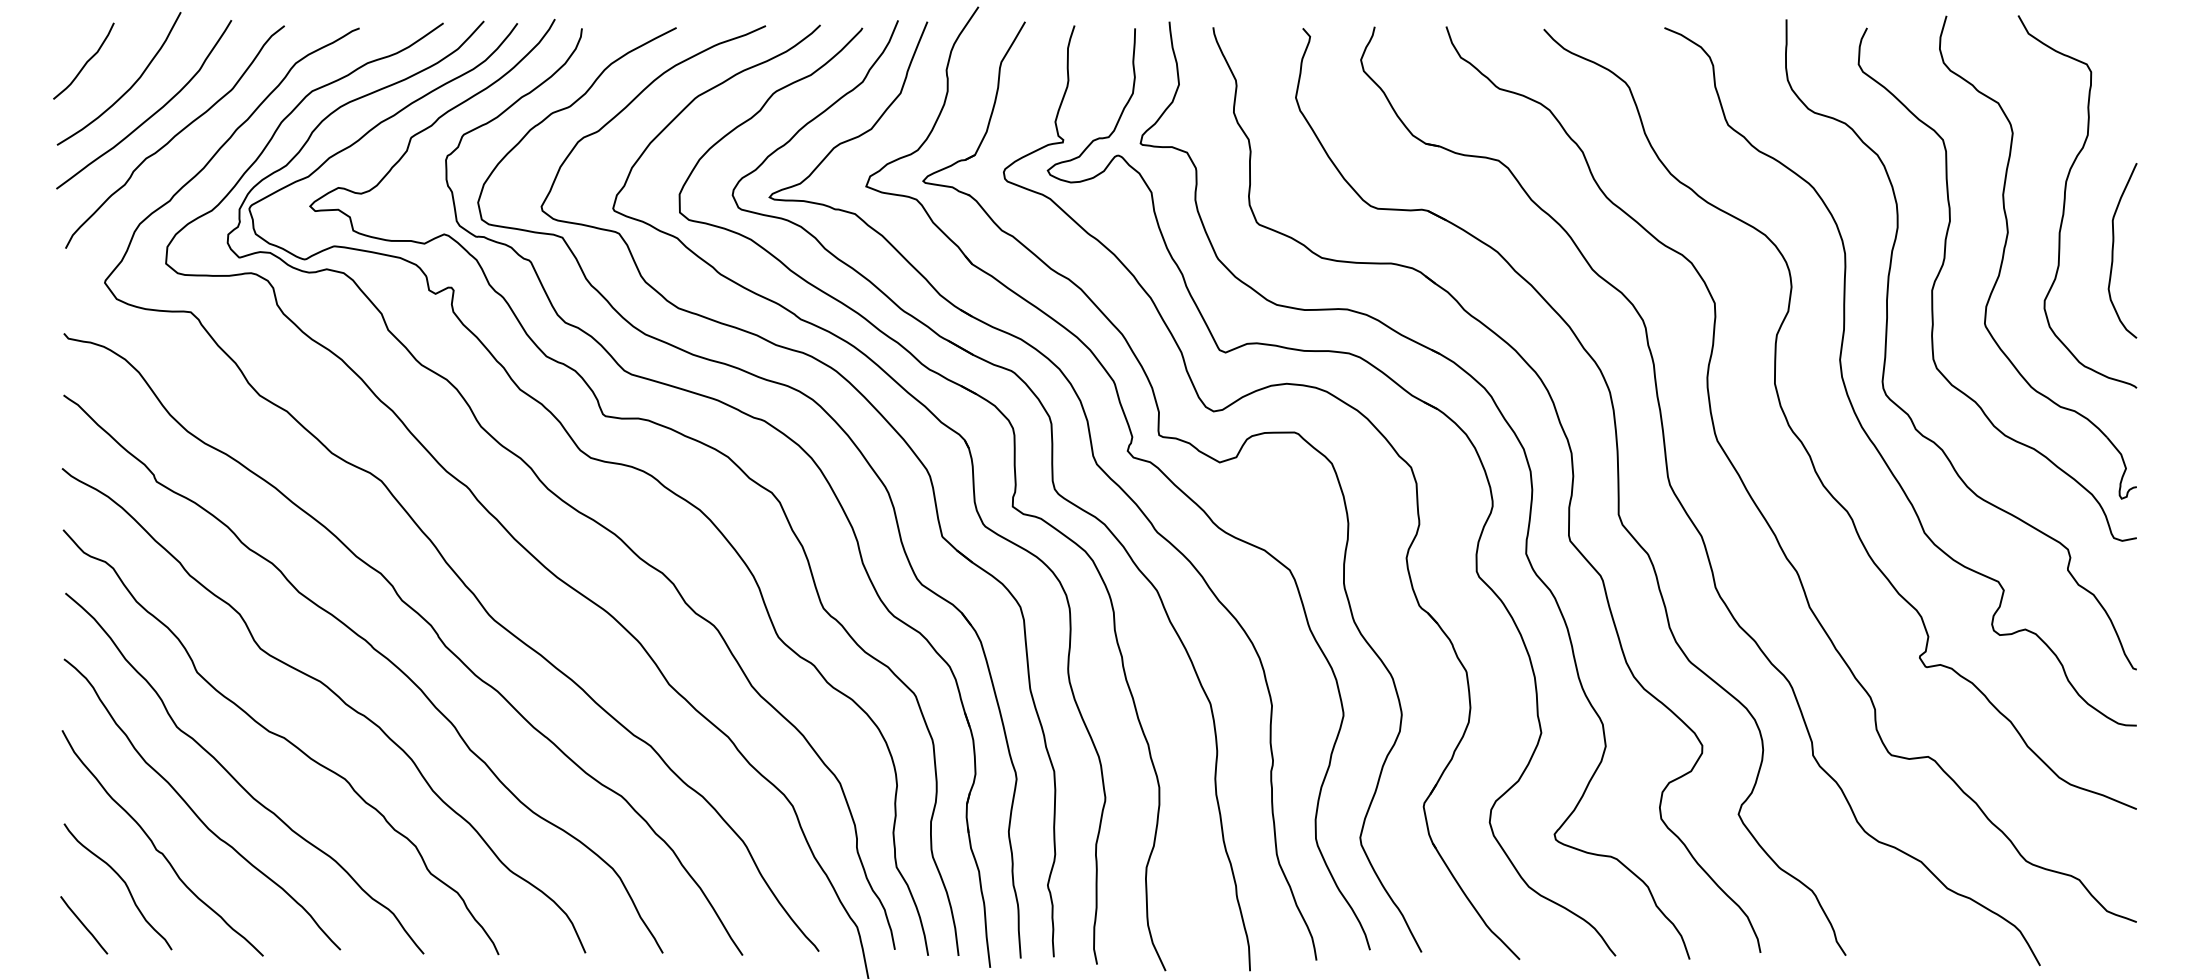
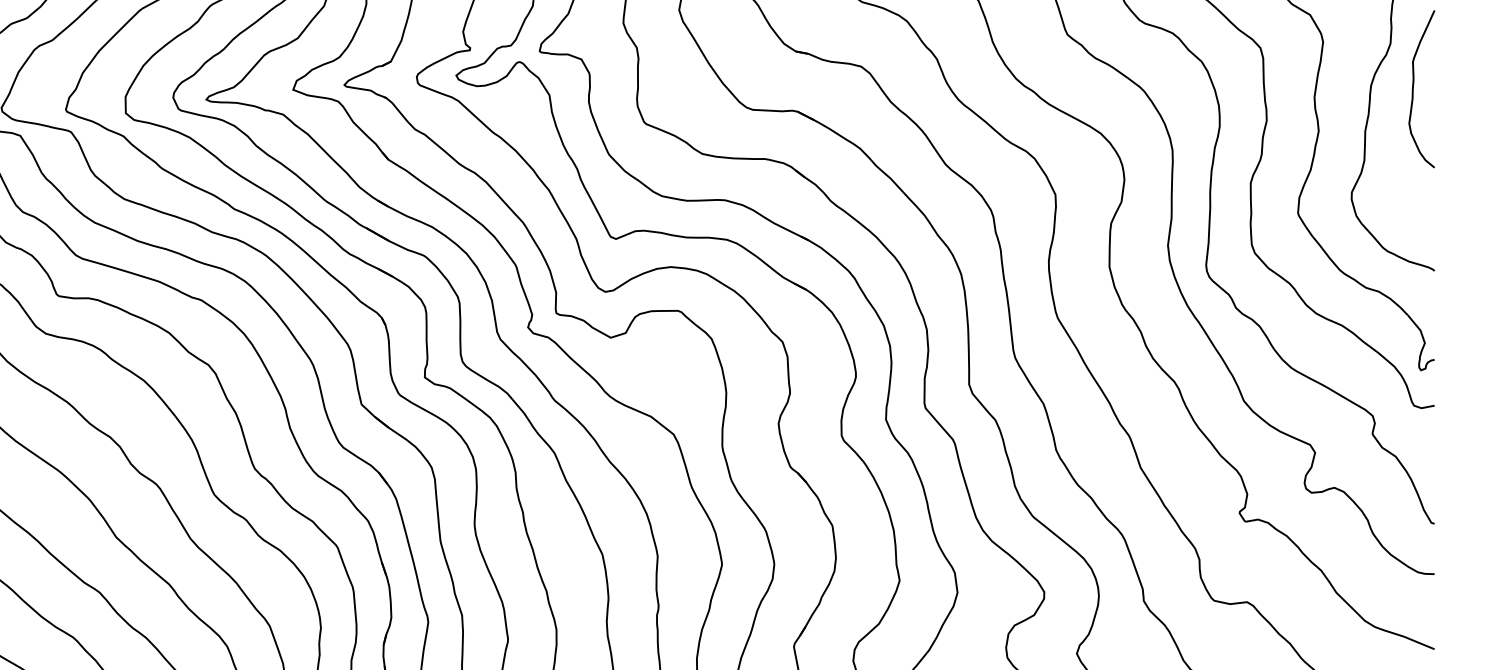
curve: (2113, 250) -> (1413, 88), moved

